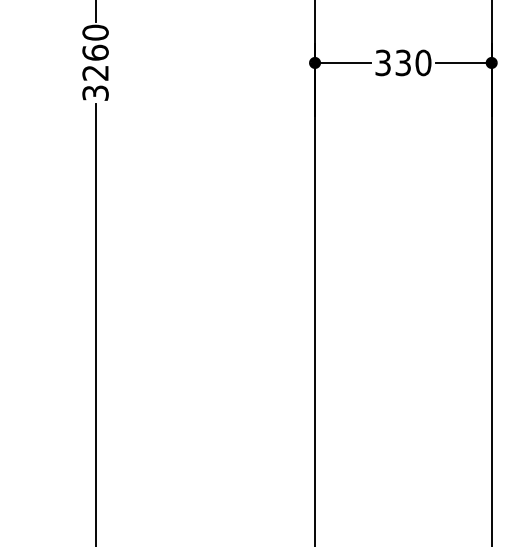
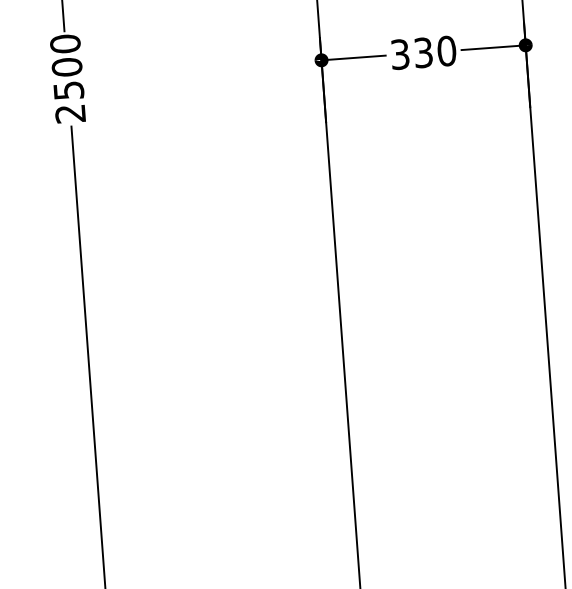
text: (95, 72) -> (68, 89), 3260 -> 2500

